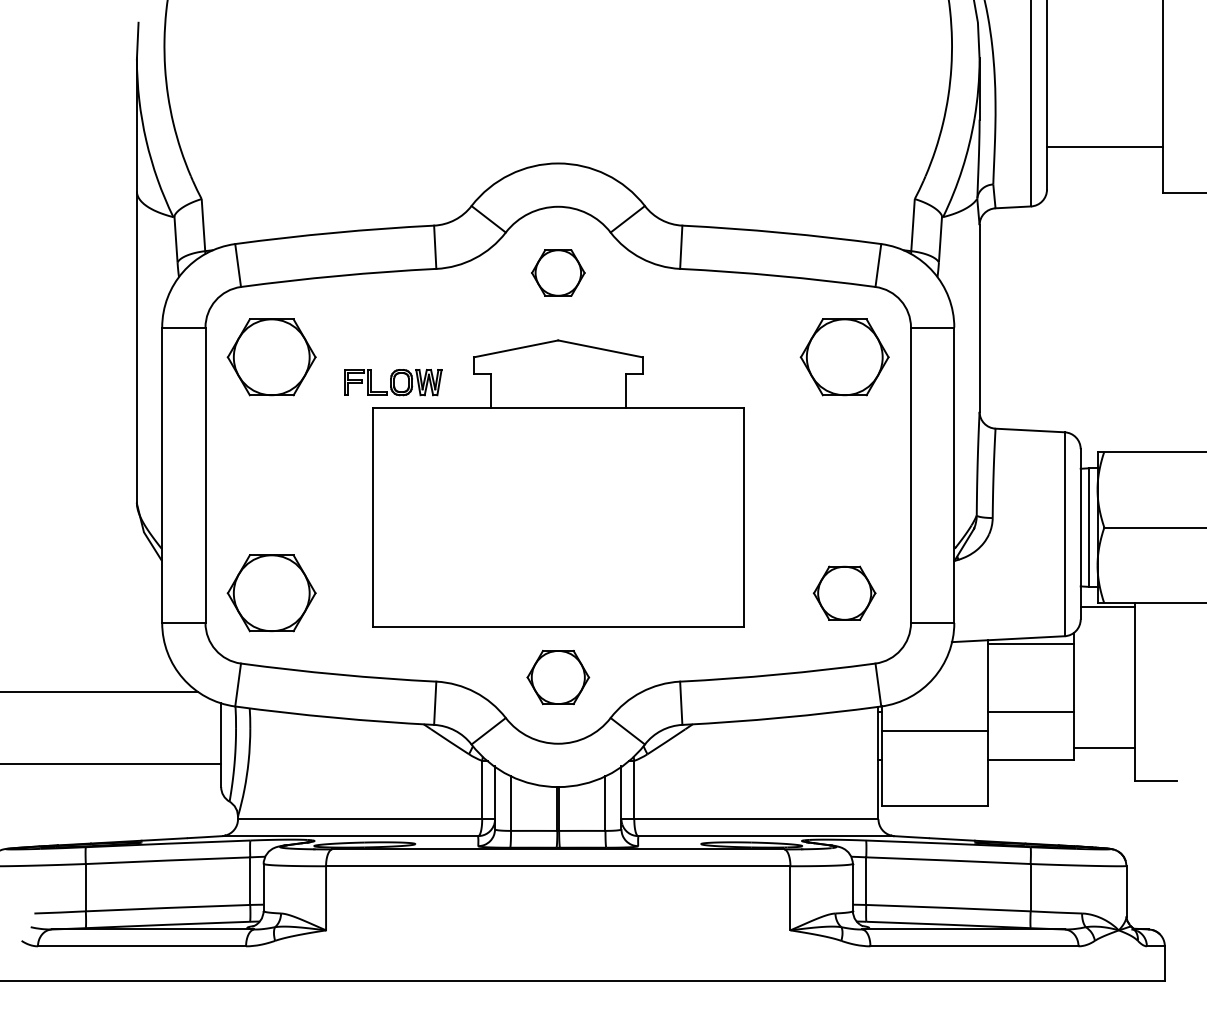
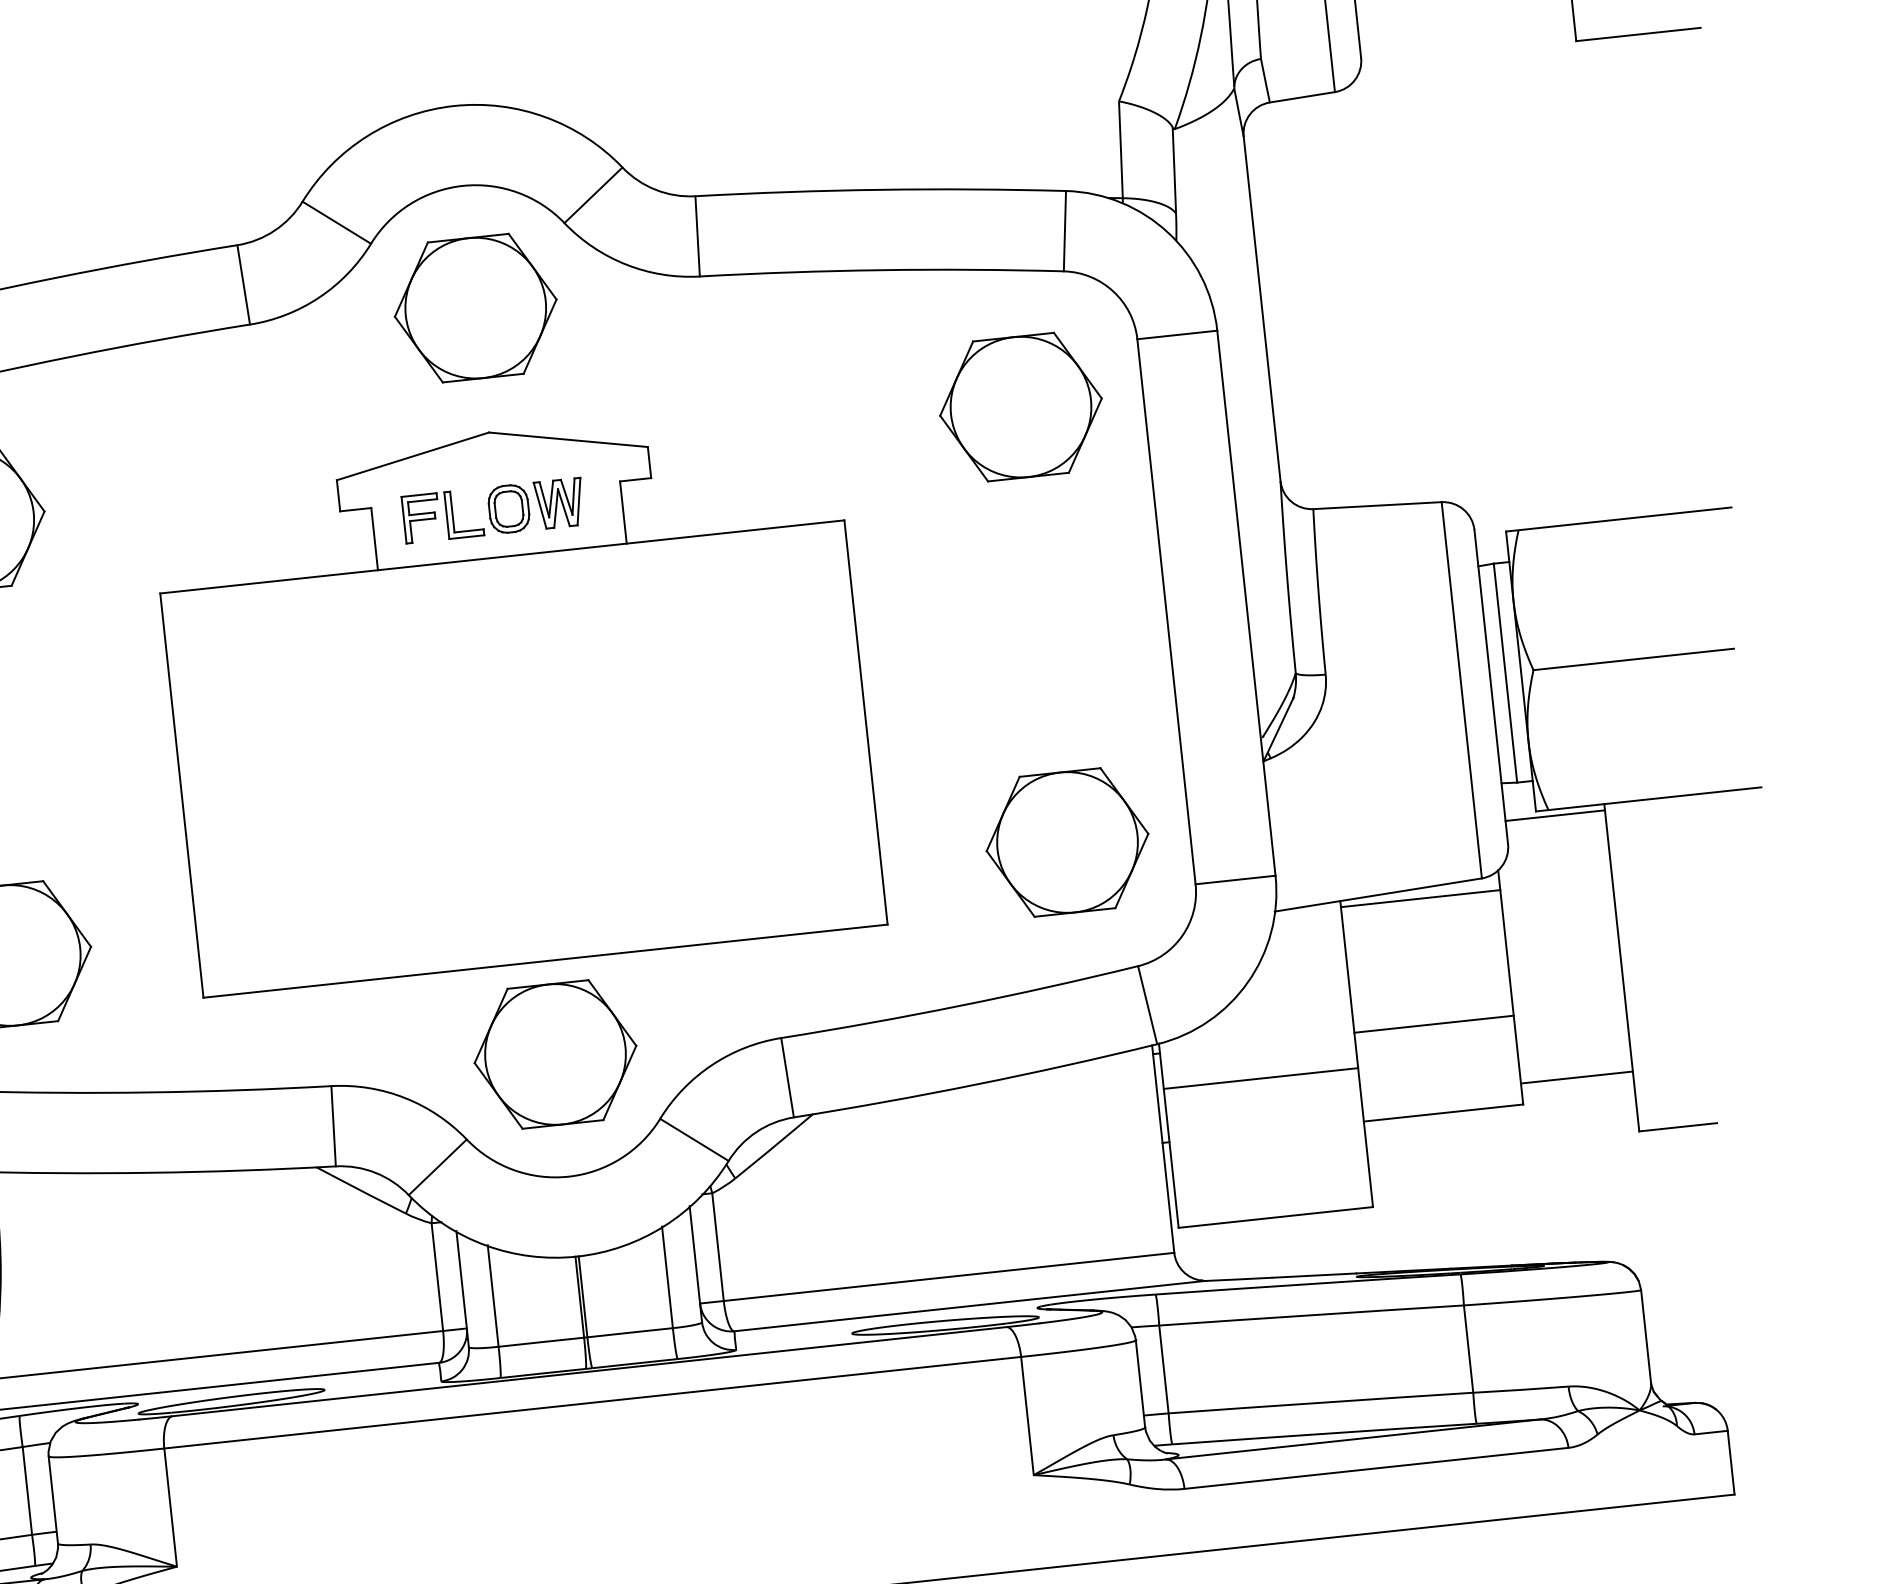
part: (558, 272) -> (476, 307), size x1.67
part: (393, 382) -> (494, 510), moved
part: (844, 593) -> (1067, 842), size x1.43
part: (558, 677) -> (555, 1054), size x1.43

